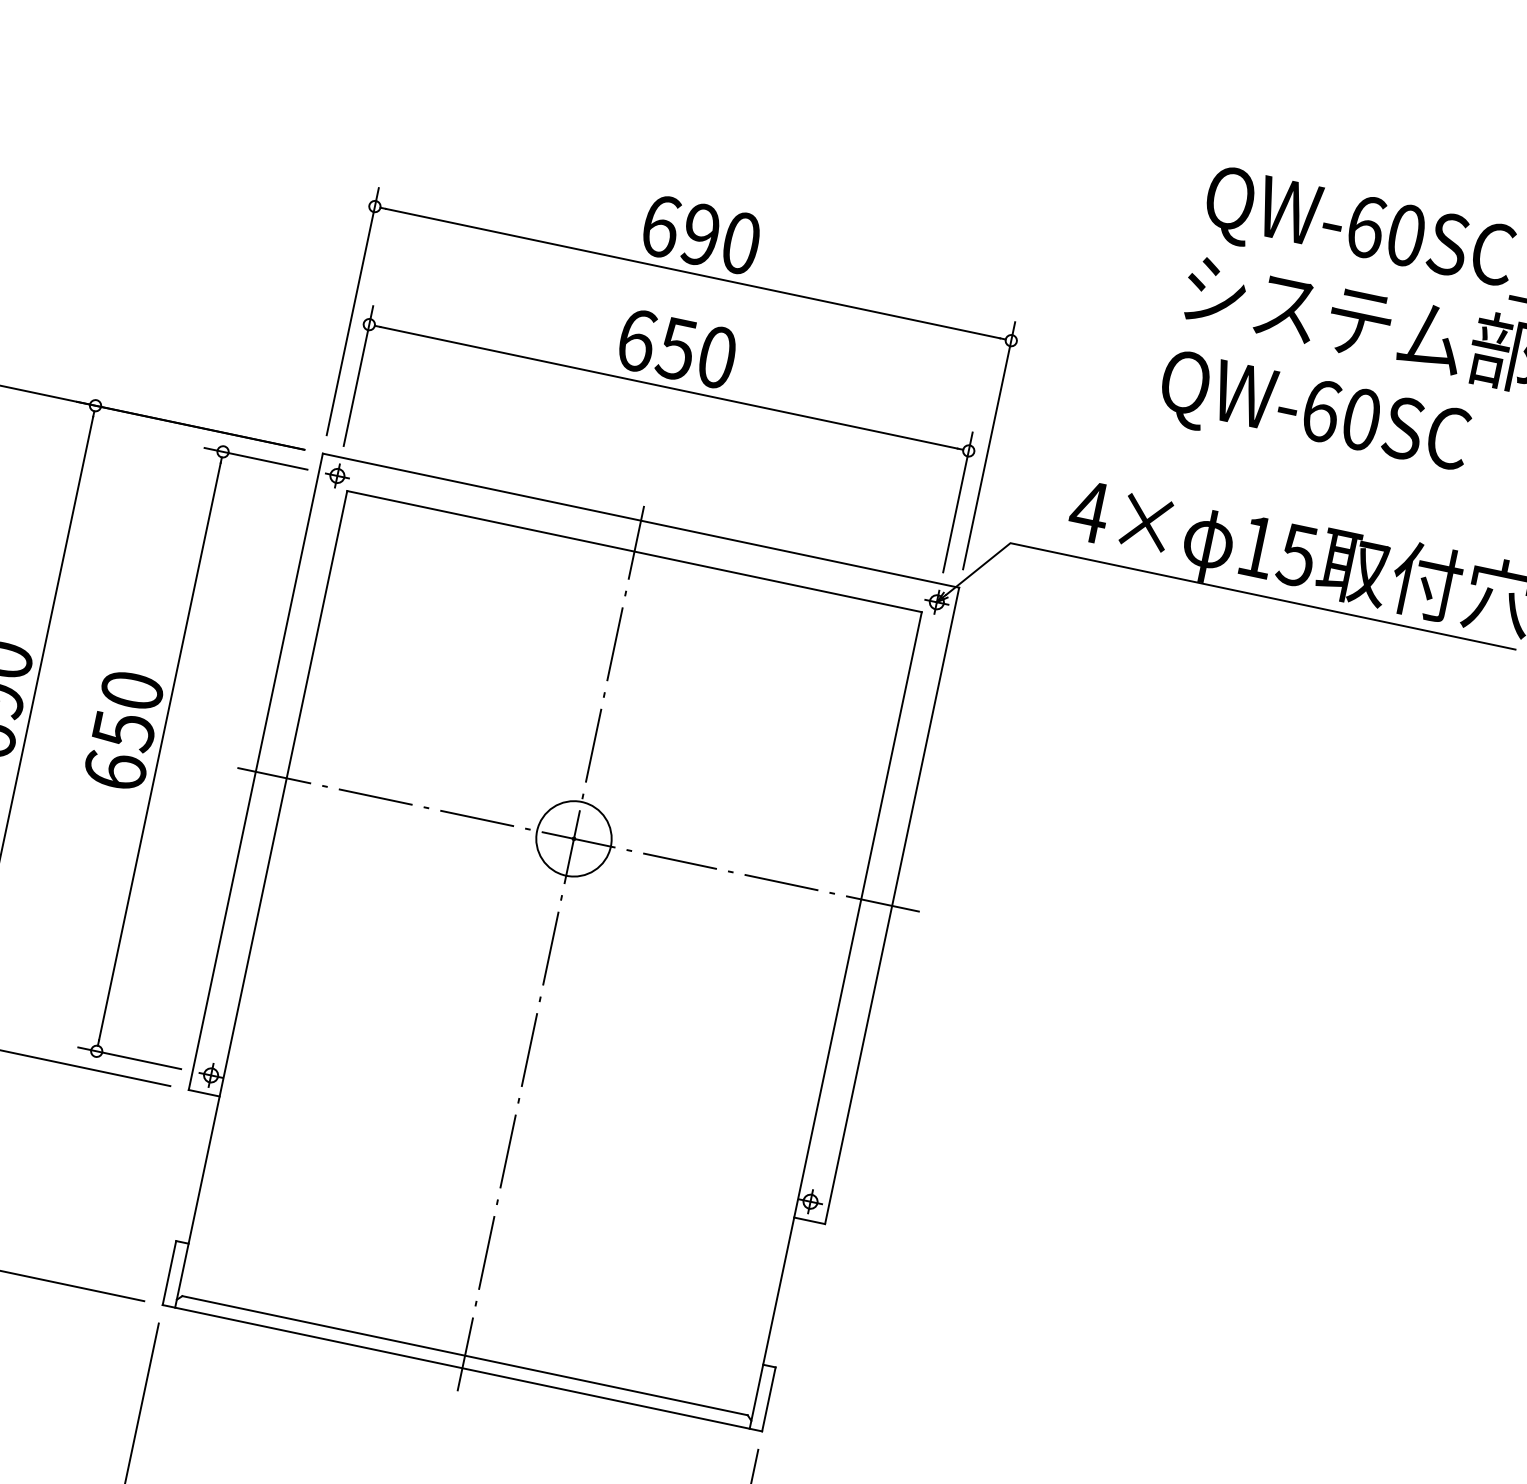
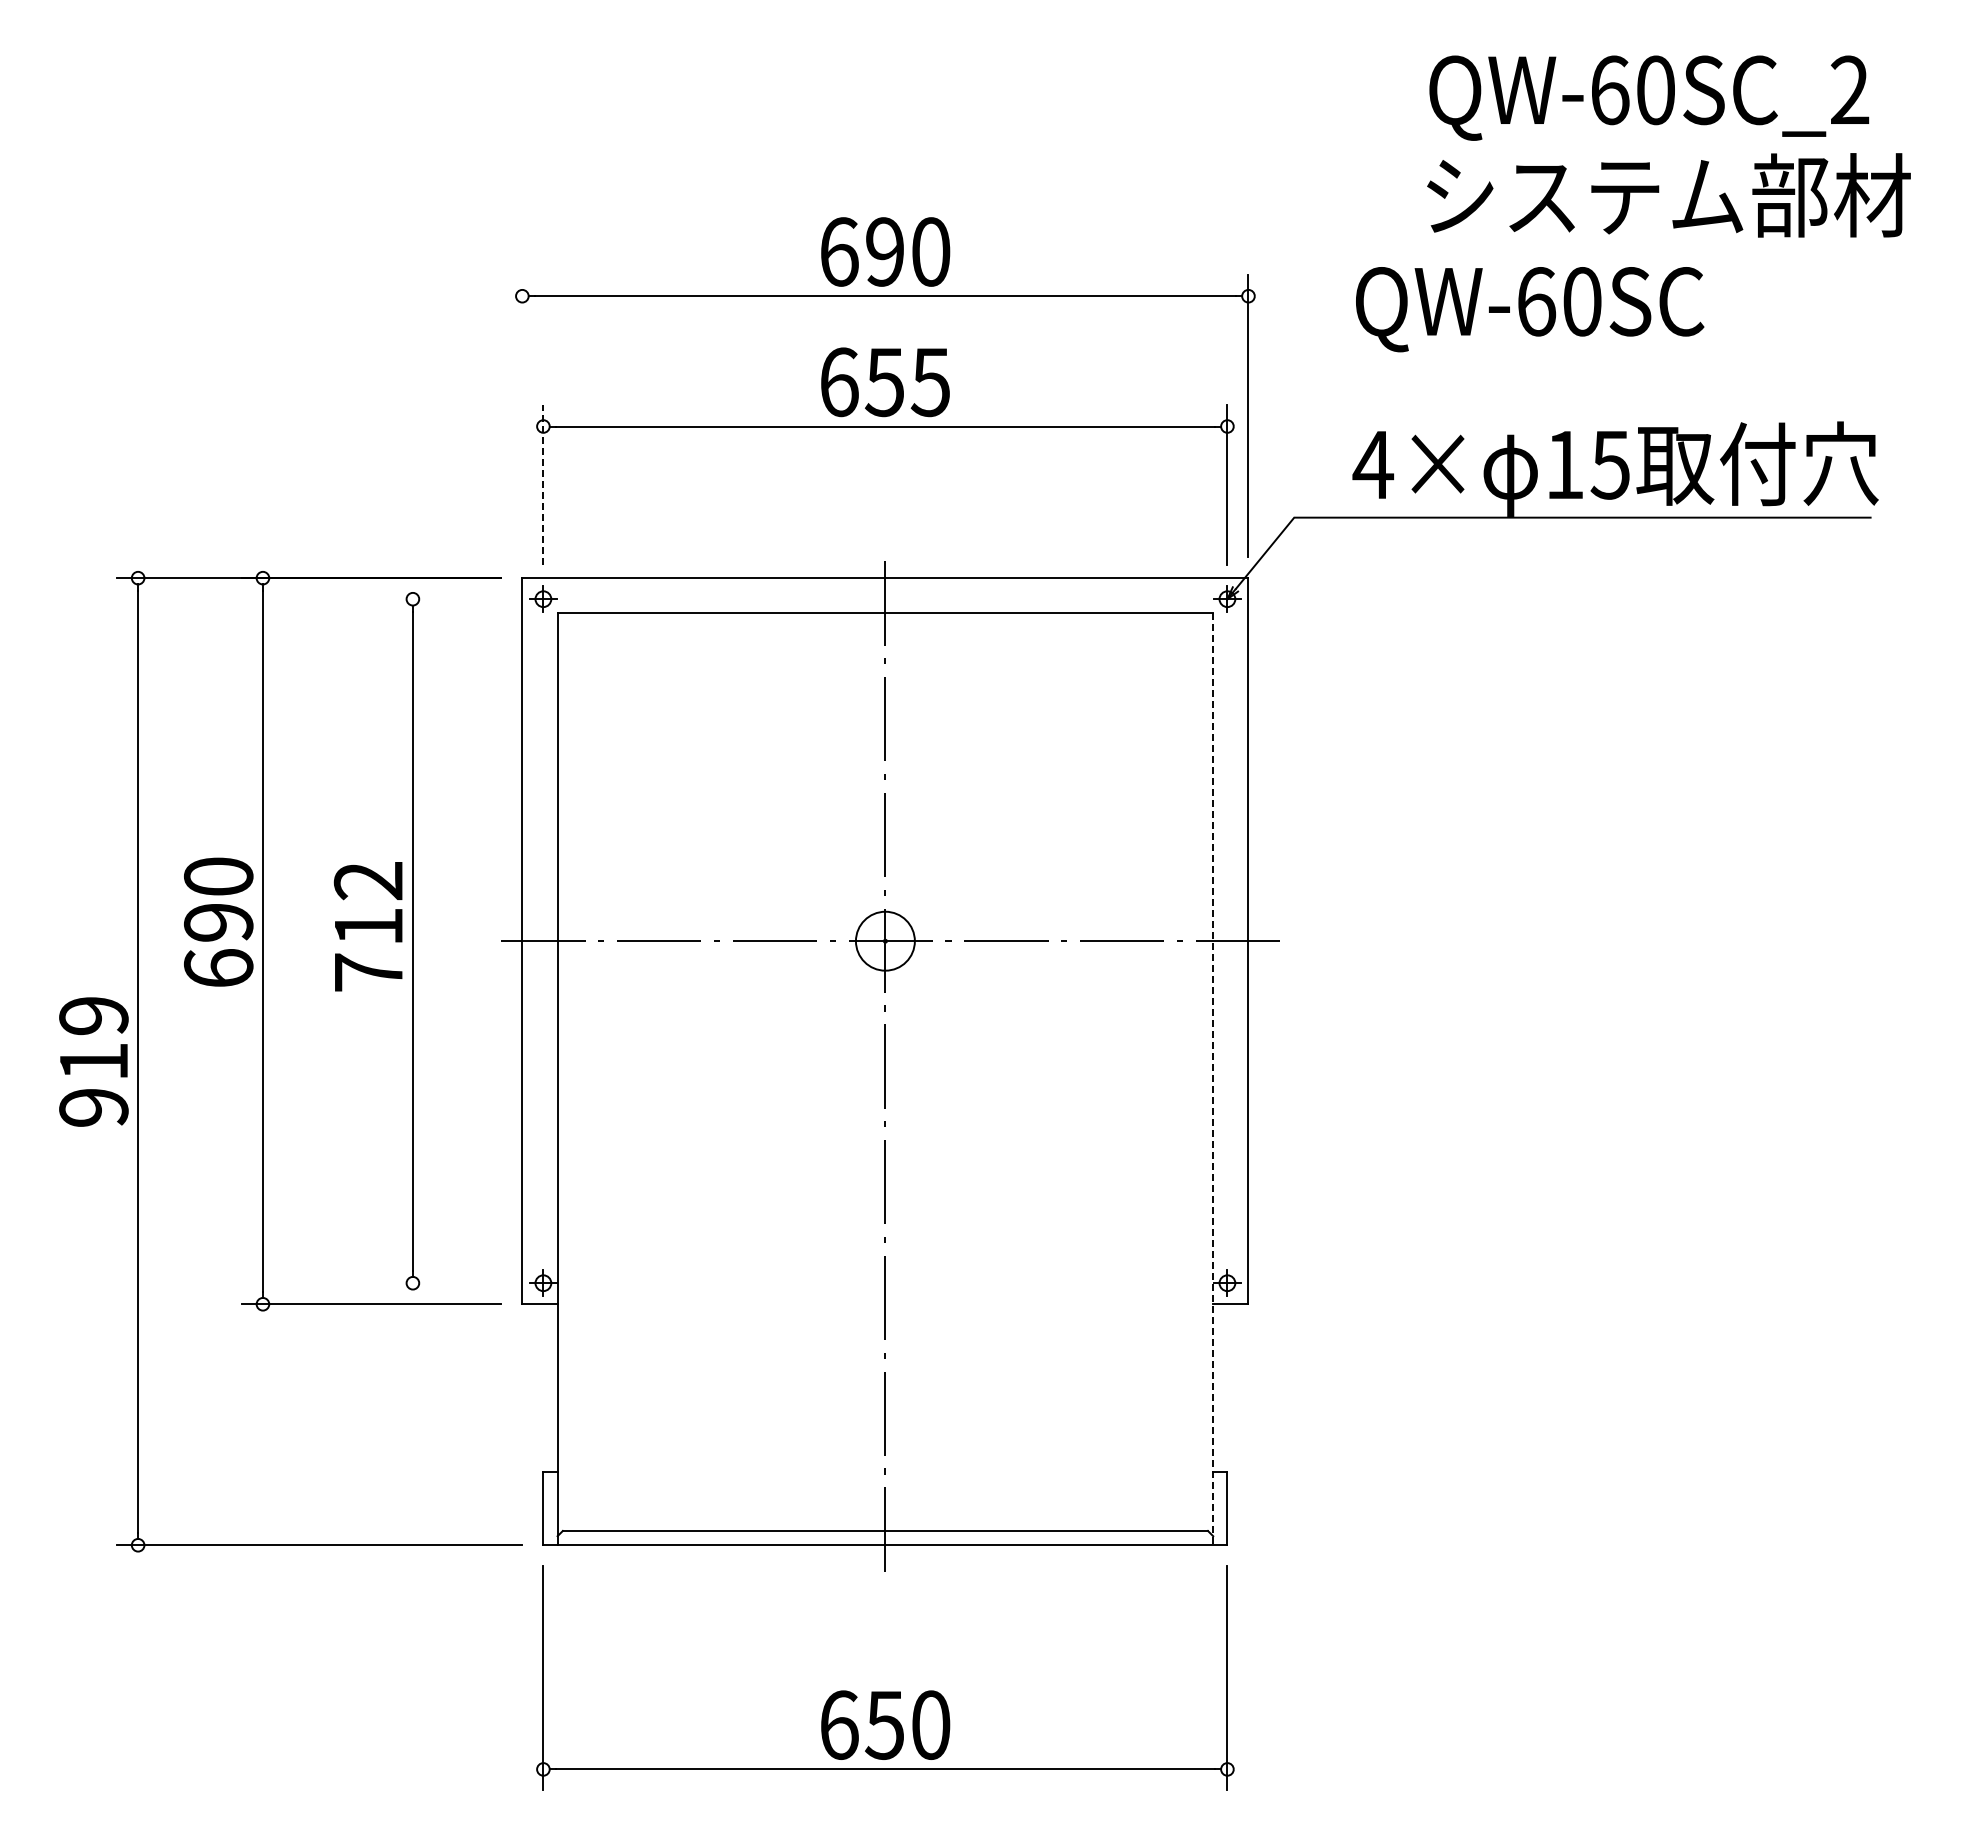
line: (352, 312) -> (522, 416), removed
text: (716, 357) -> (930, 382), 650 -> 655
line: (358, 376) -> (543, 485), solid -> dashed
text: (1314, 416) -> (1530, 309), moved
line: (255, 459) -> (450, 599), removed
text: (123, 730) -> (368, 926), 650 -> 712
circle: (574, 839) -> (885, 941), size x0.7
line: (835, 1020) -> (1213, 1079), solid -> dashed
line: (129, 1058) -> (450, 1283), removed

